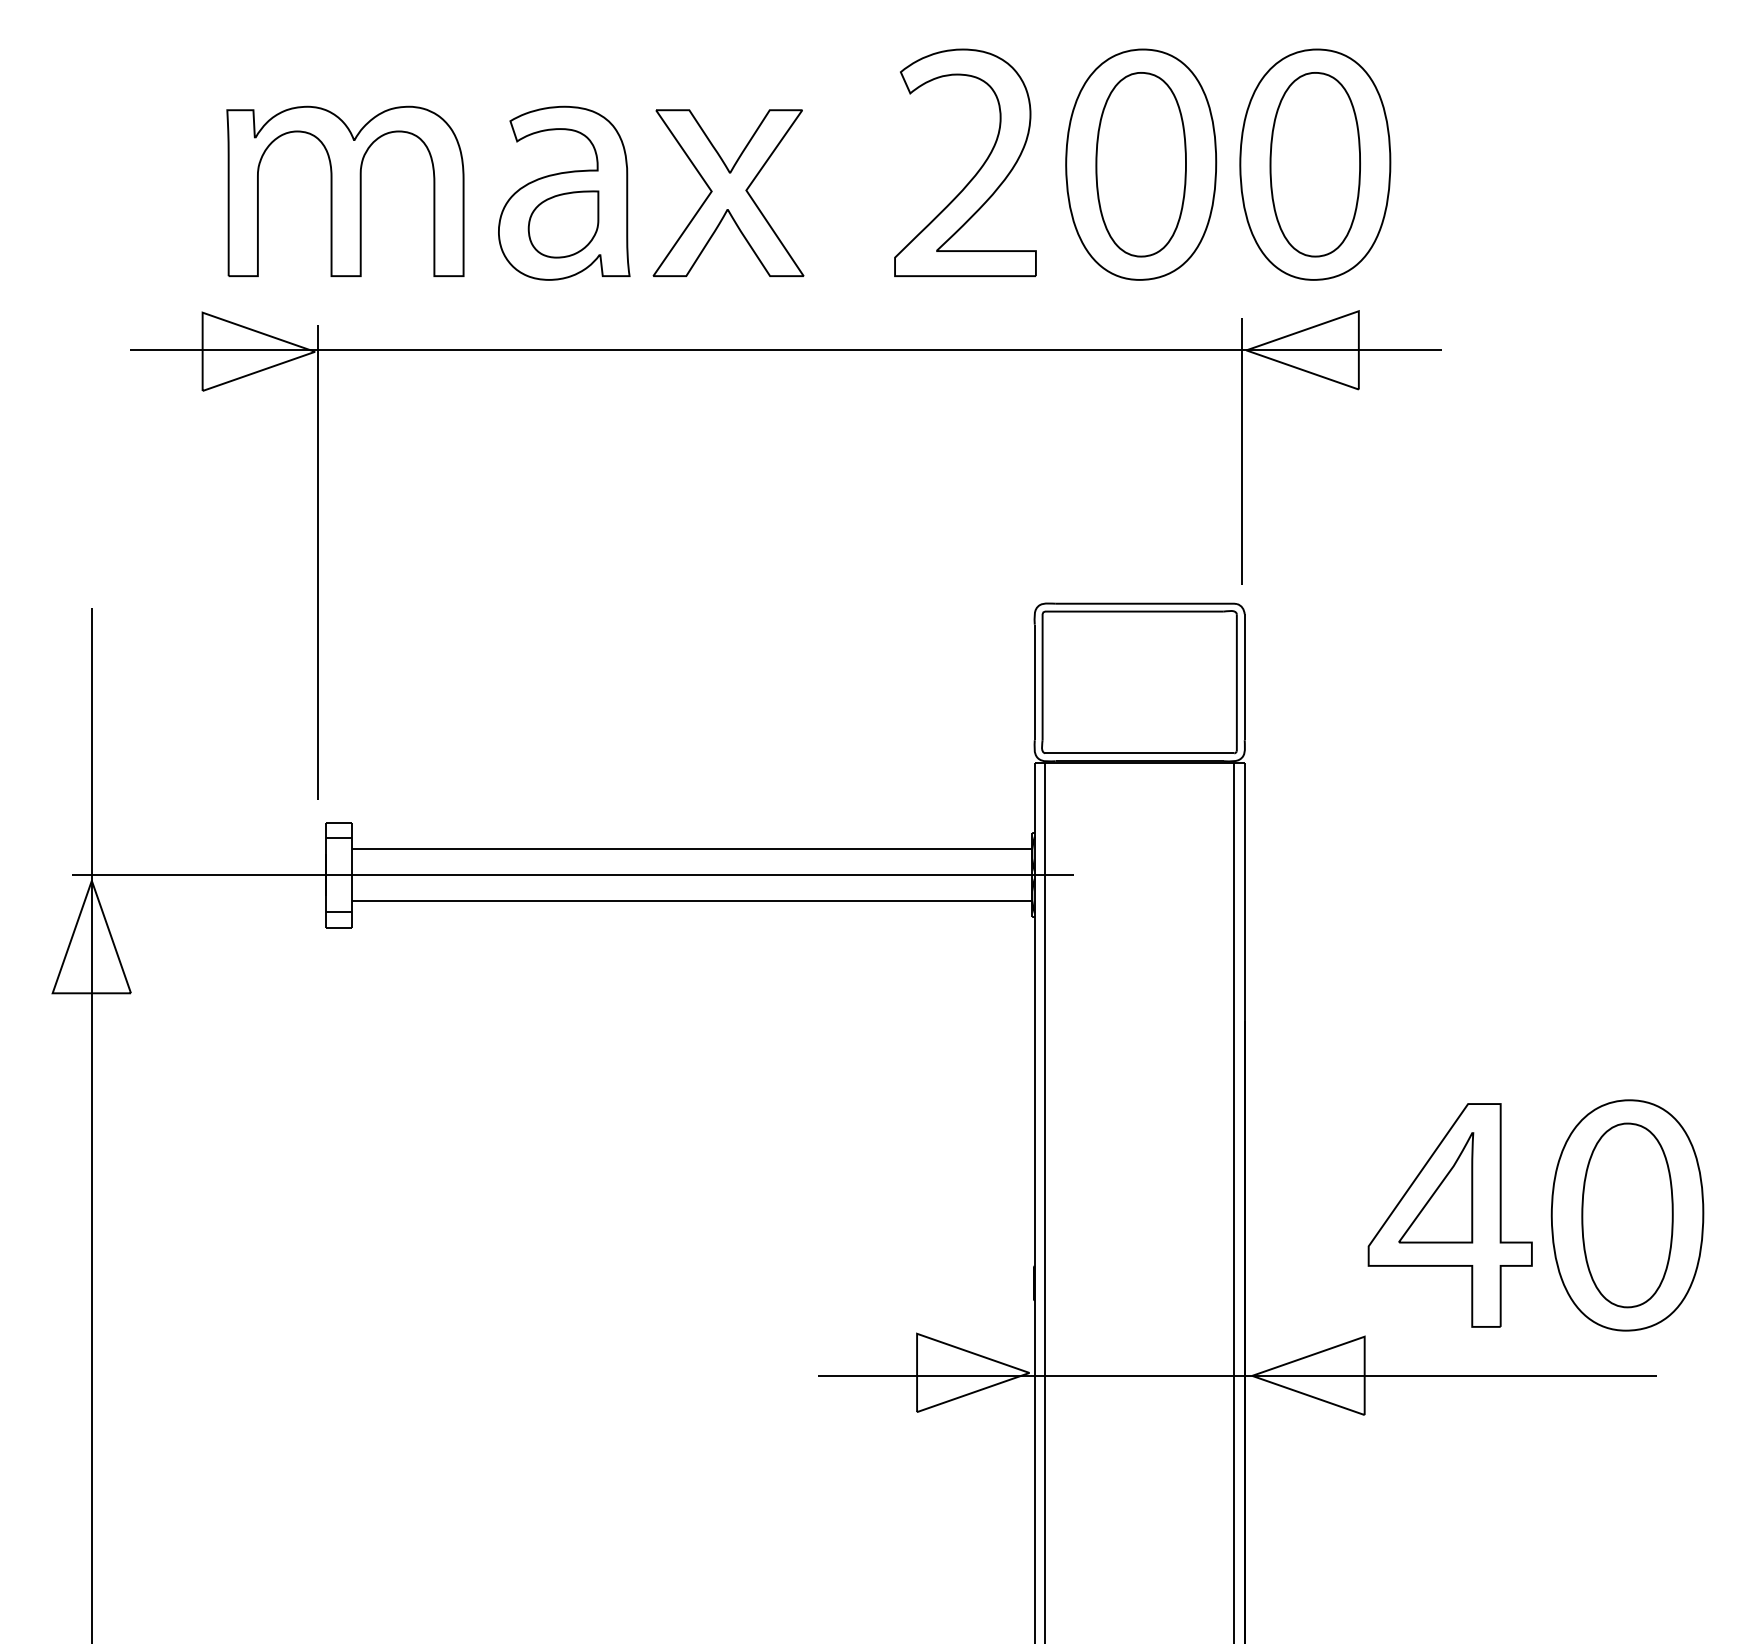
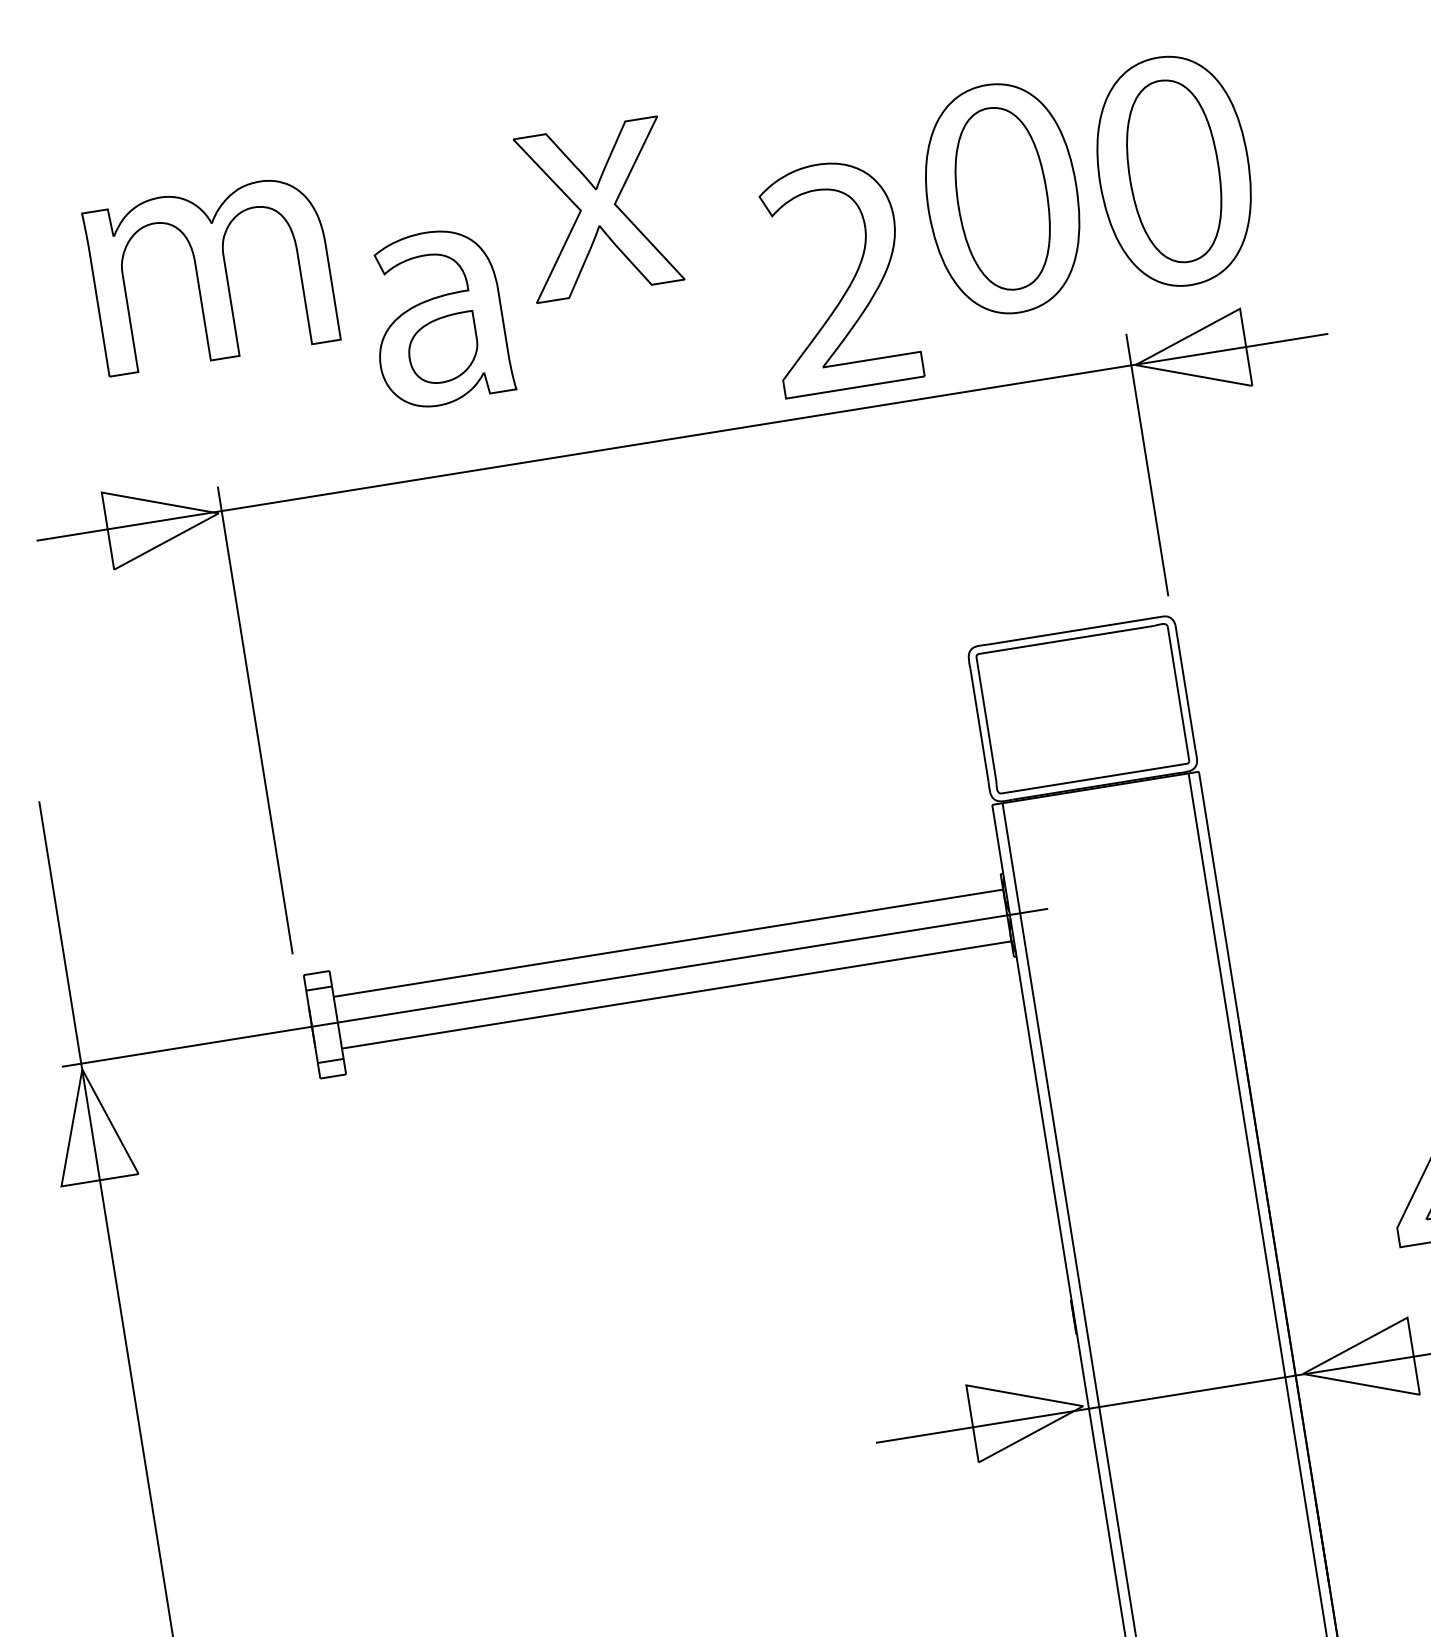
part: (978, 169) -> (851, 280), moved
part: (345, 190) -> (211, 273), moved
part: (728, 192) -> (597, 209), moved

